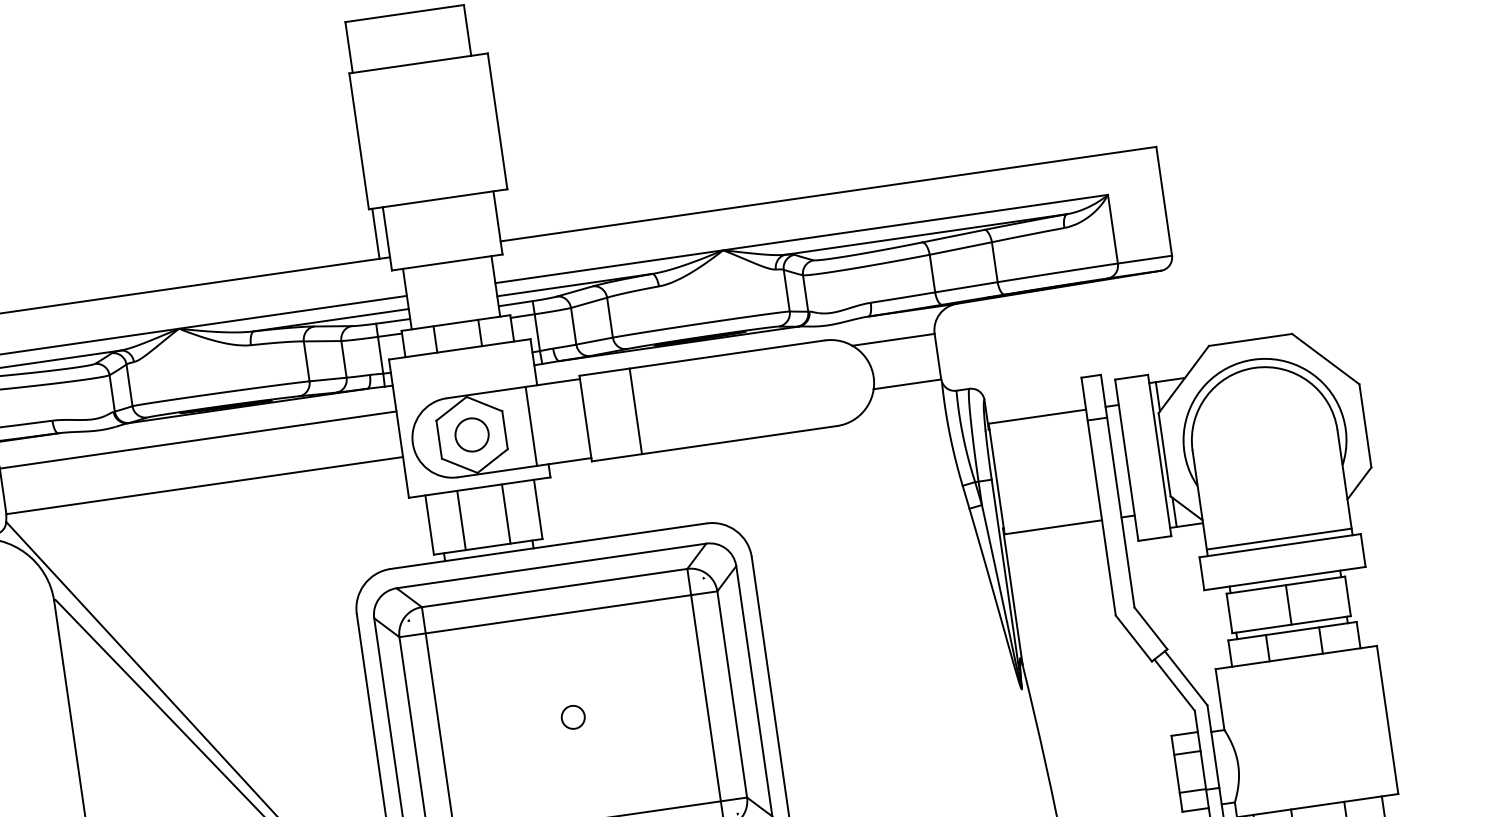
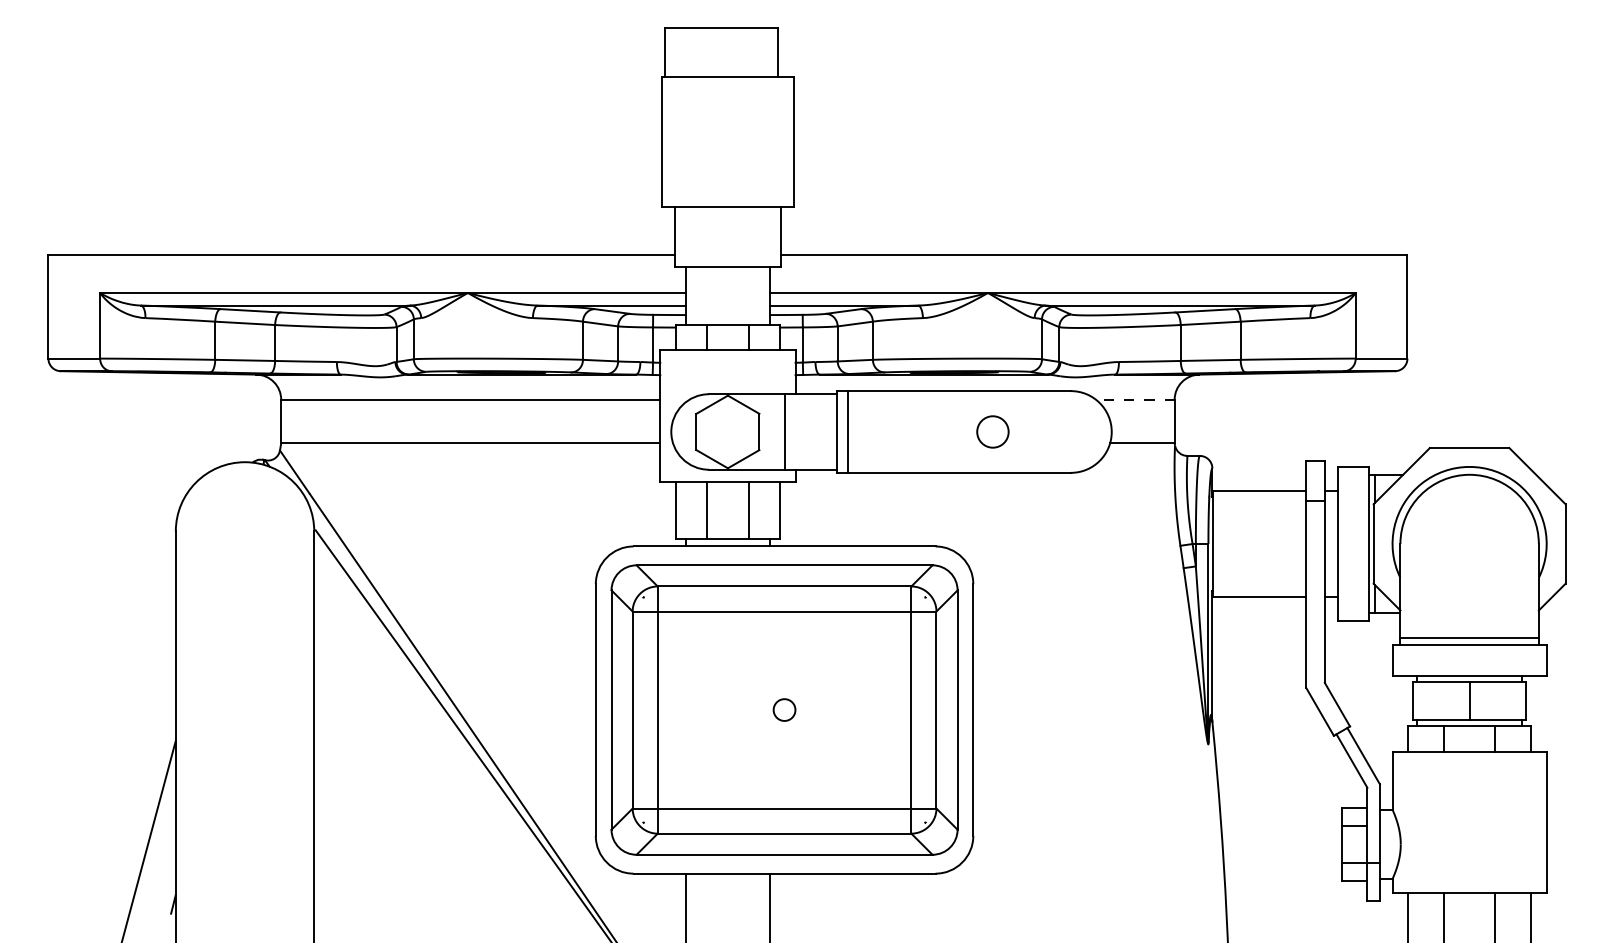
line: (376, 233) -> (665, 230), removed
line: (892, 339) -> (1134, 399), solid -> dashed
line: (635, 410) -> (848, 431), moved
circle: (471, 434) -> (992, 431), moved

